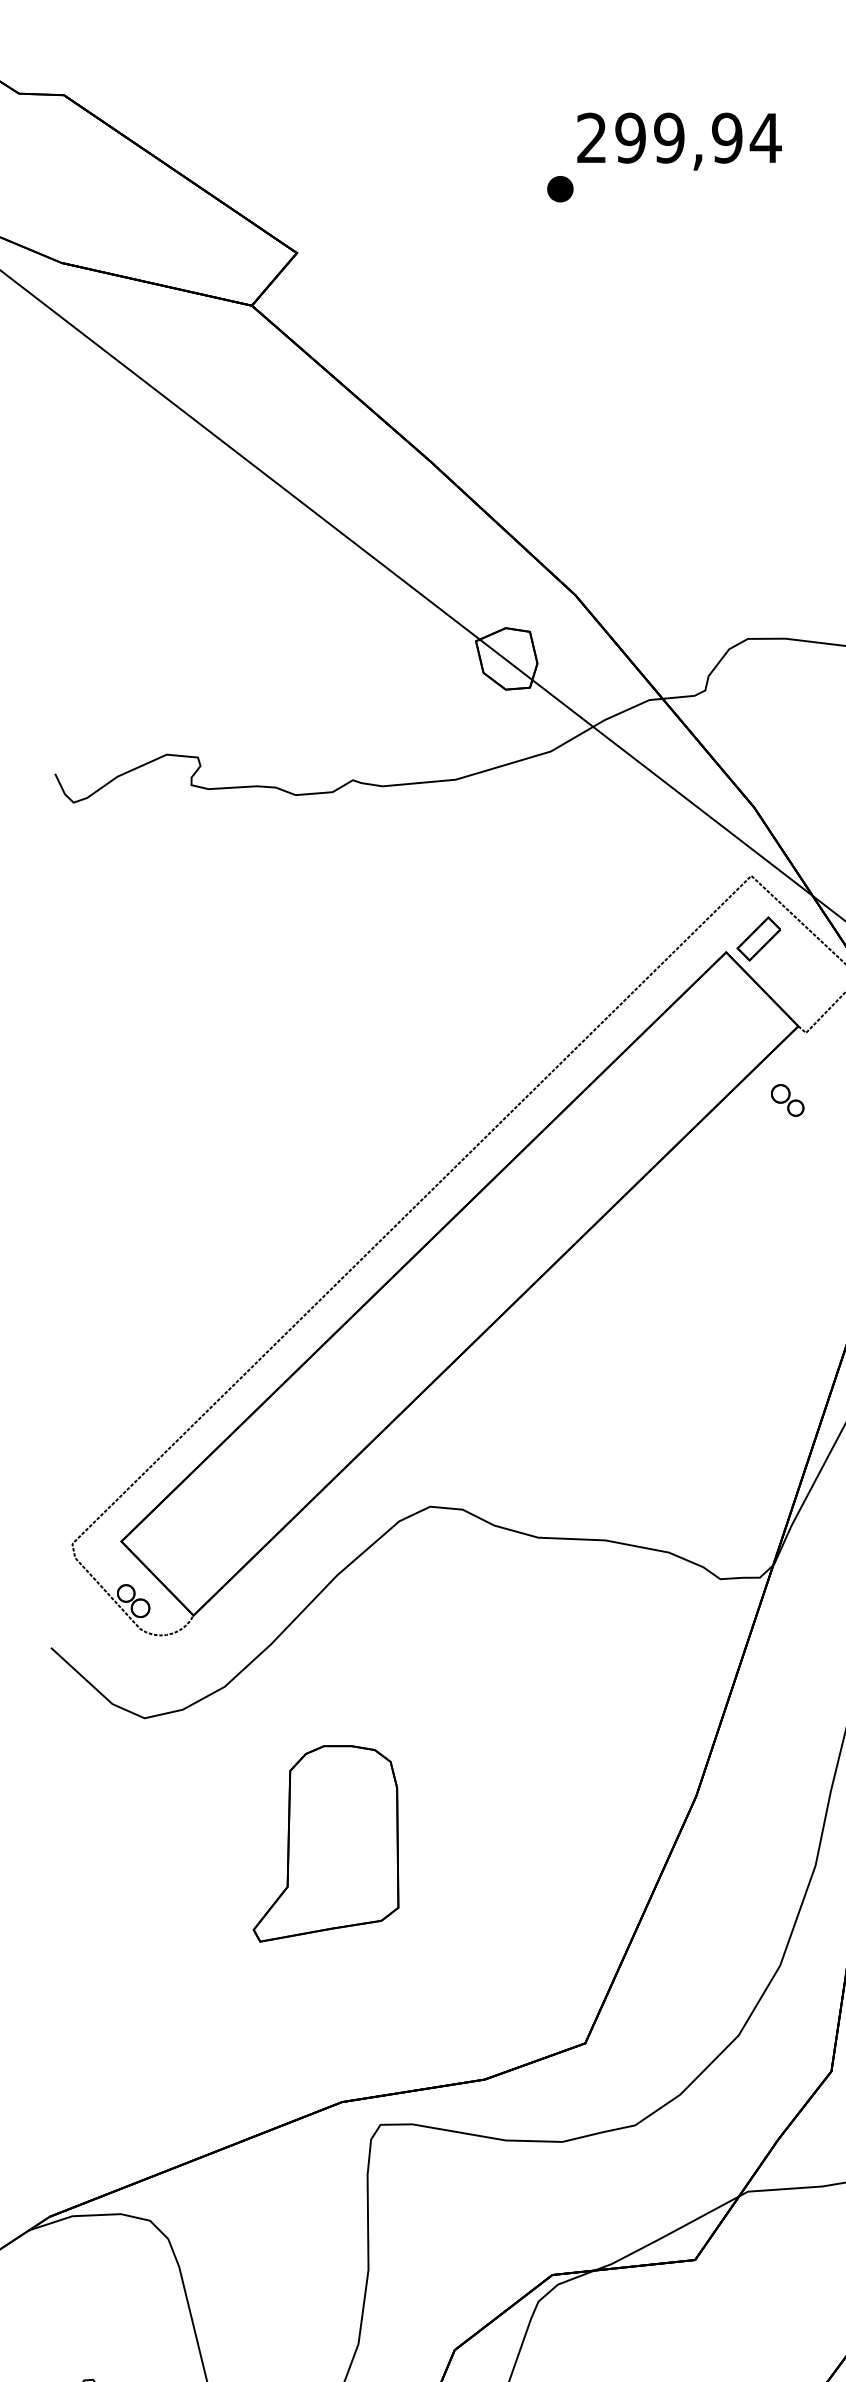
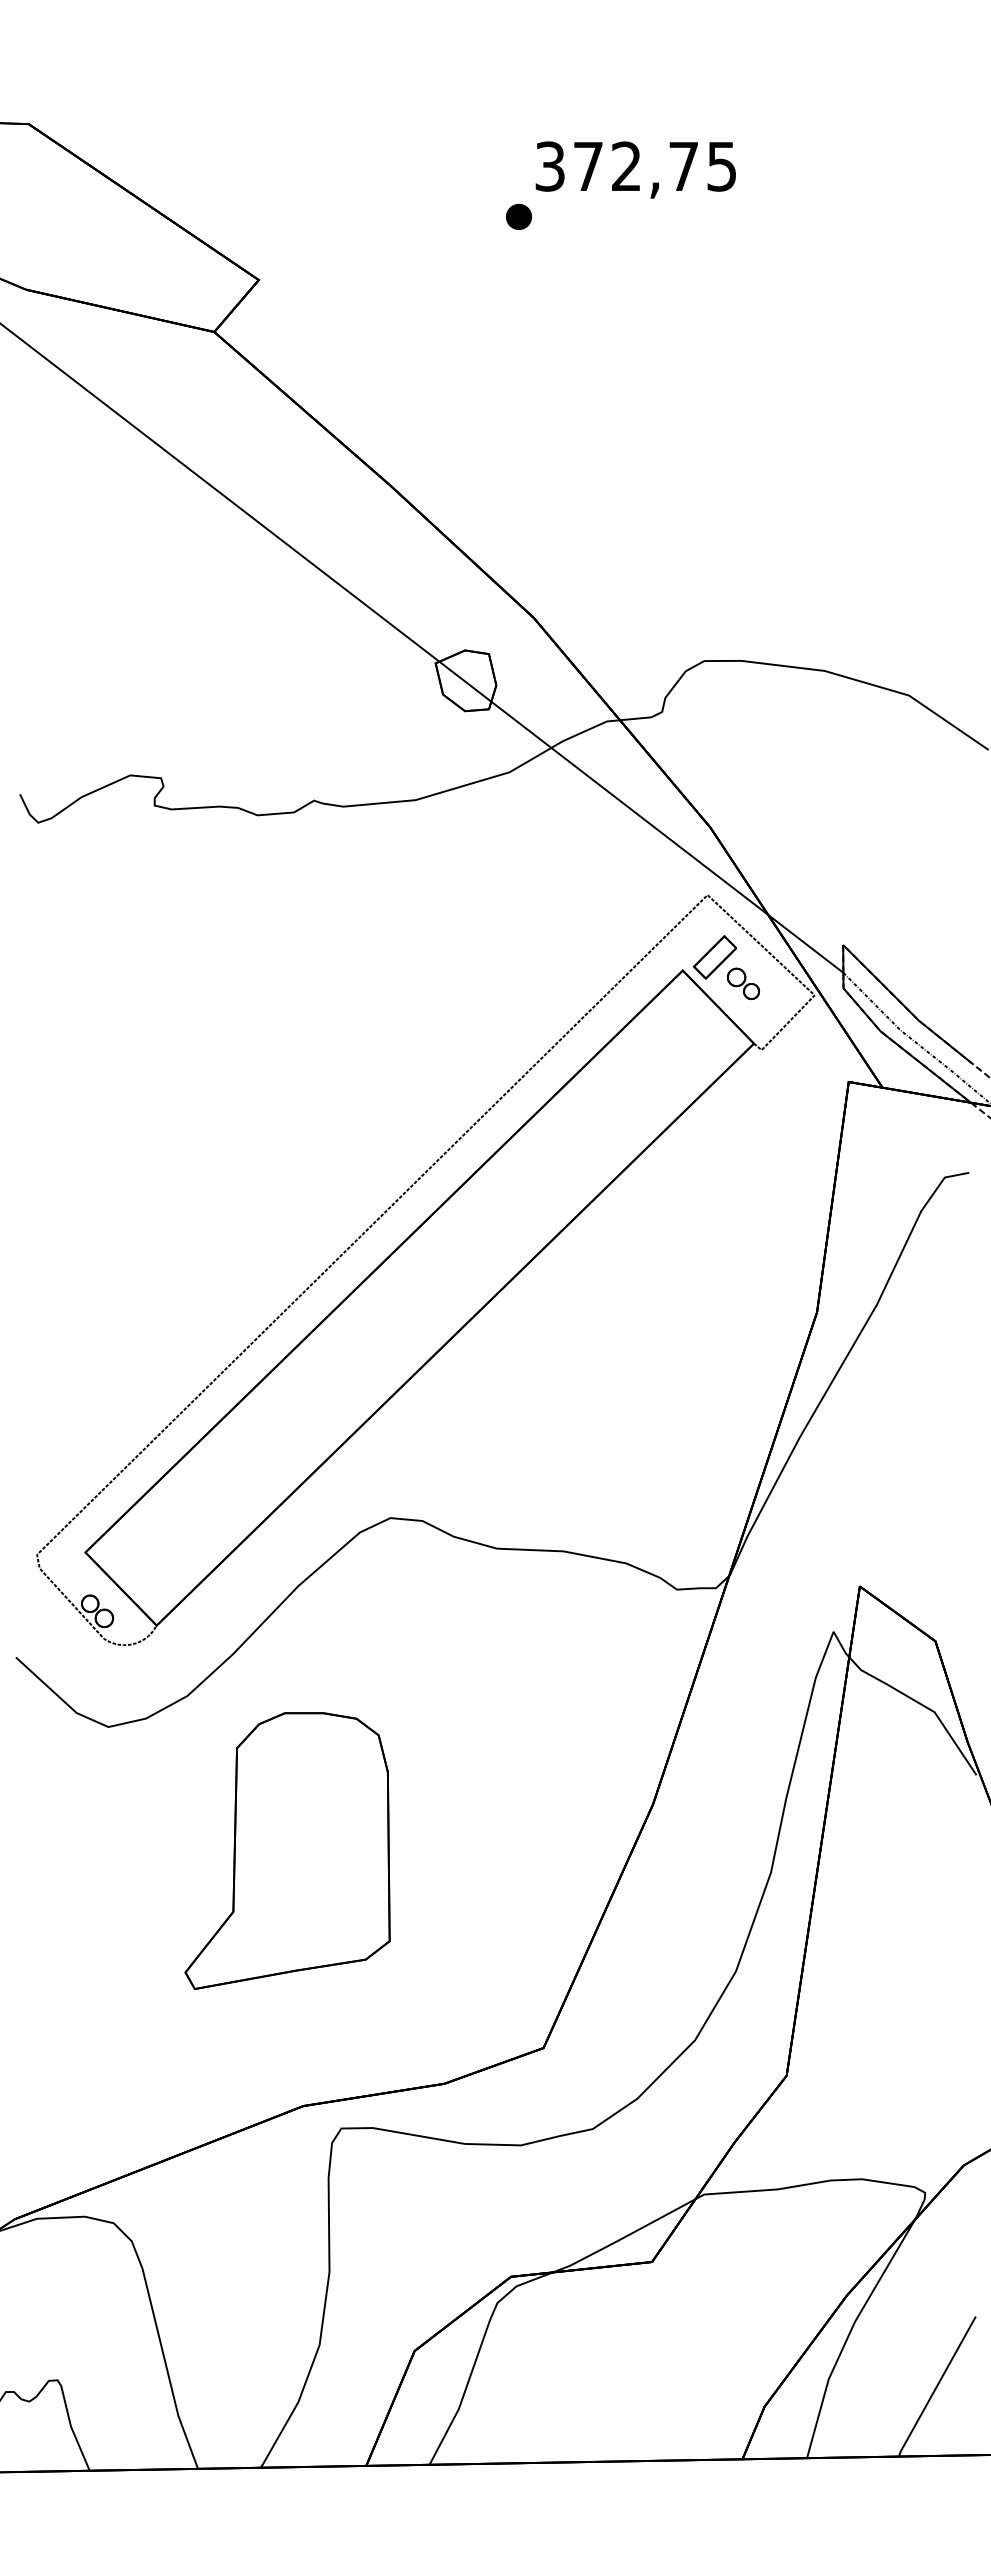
text: (679, 138) -> (636, 166), 299,94 -> 372,75
part: (787, 1100) -> (743, 983), moved
part: (325, 1843) -> (287, 1850), size x1.43

